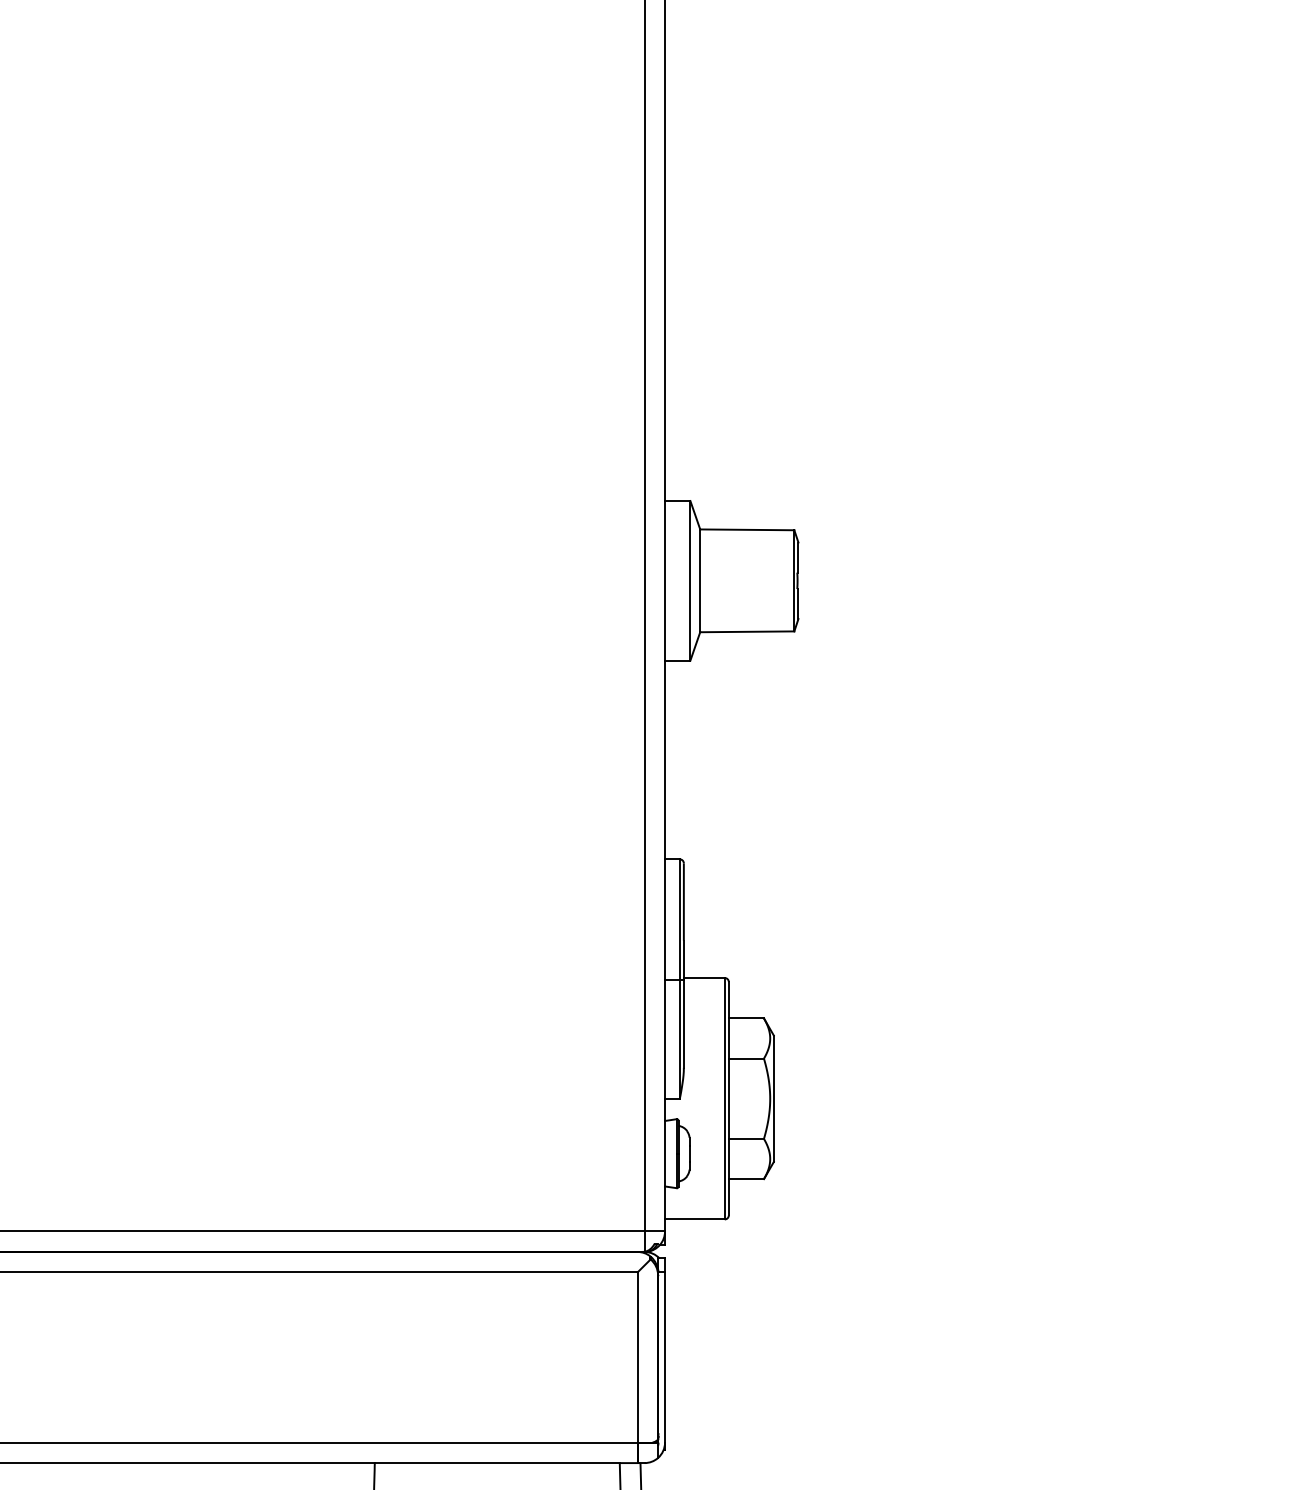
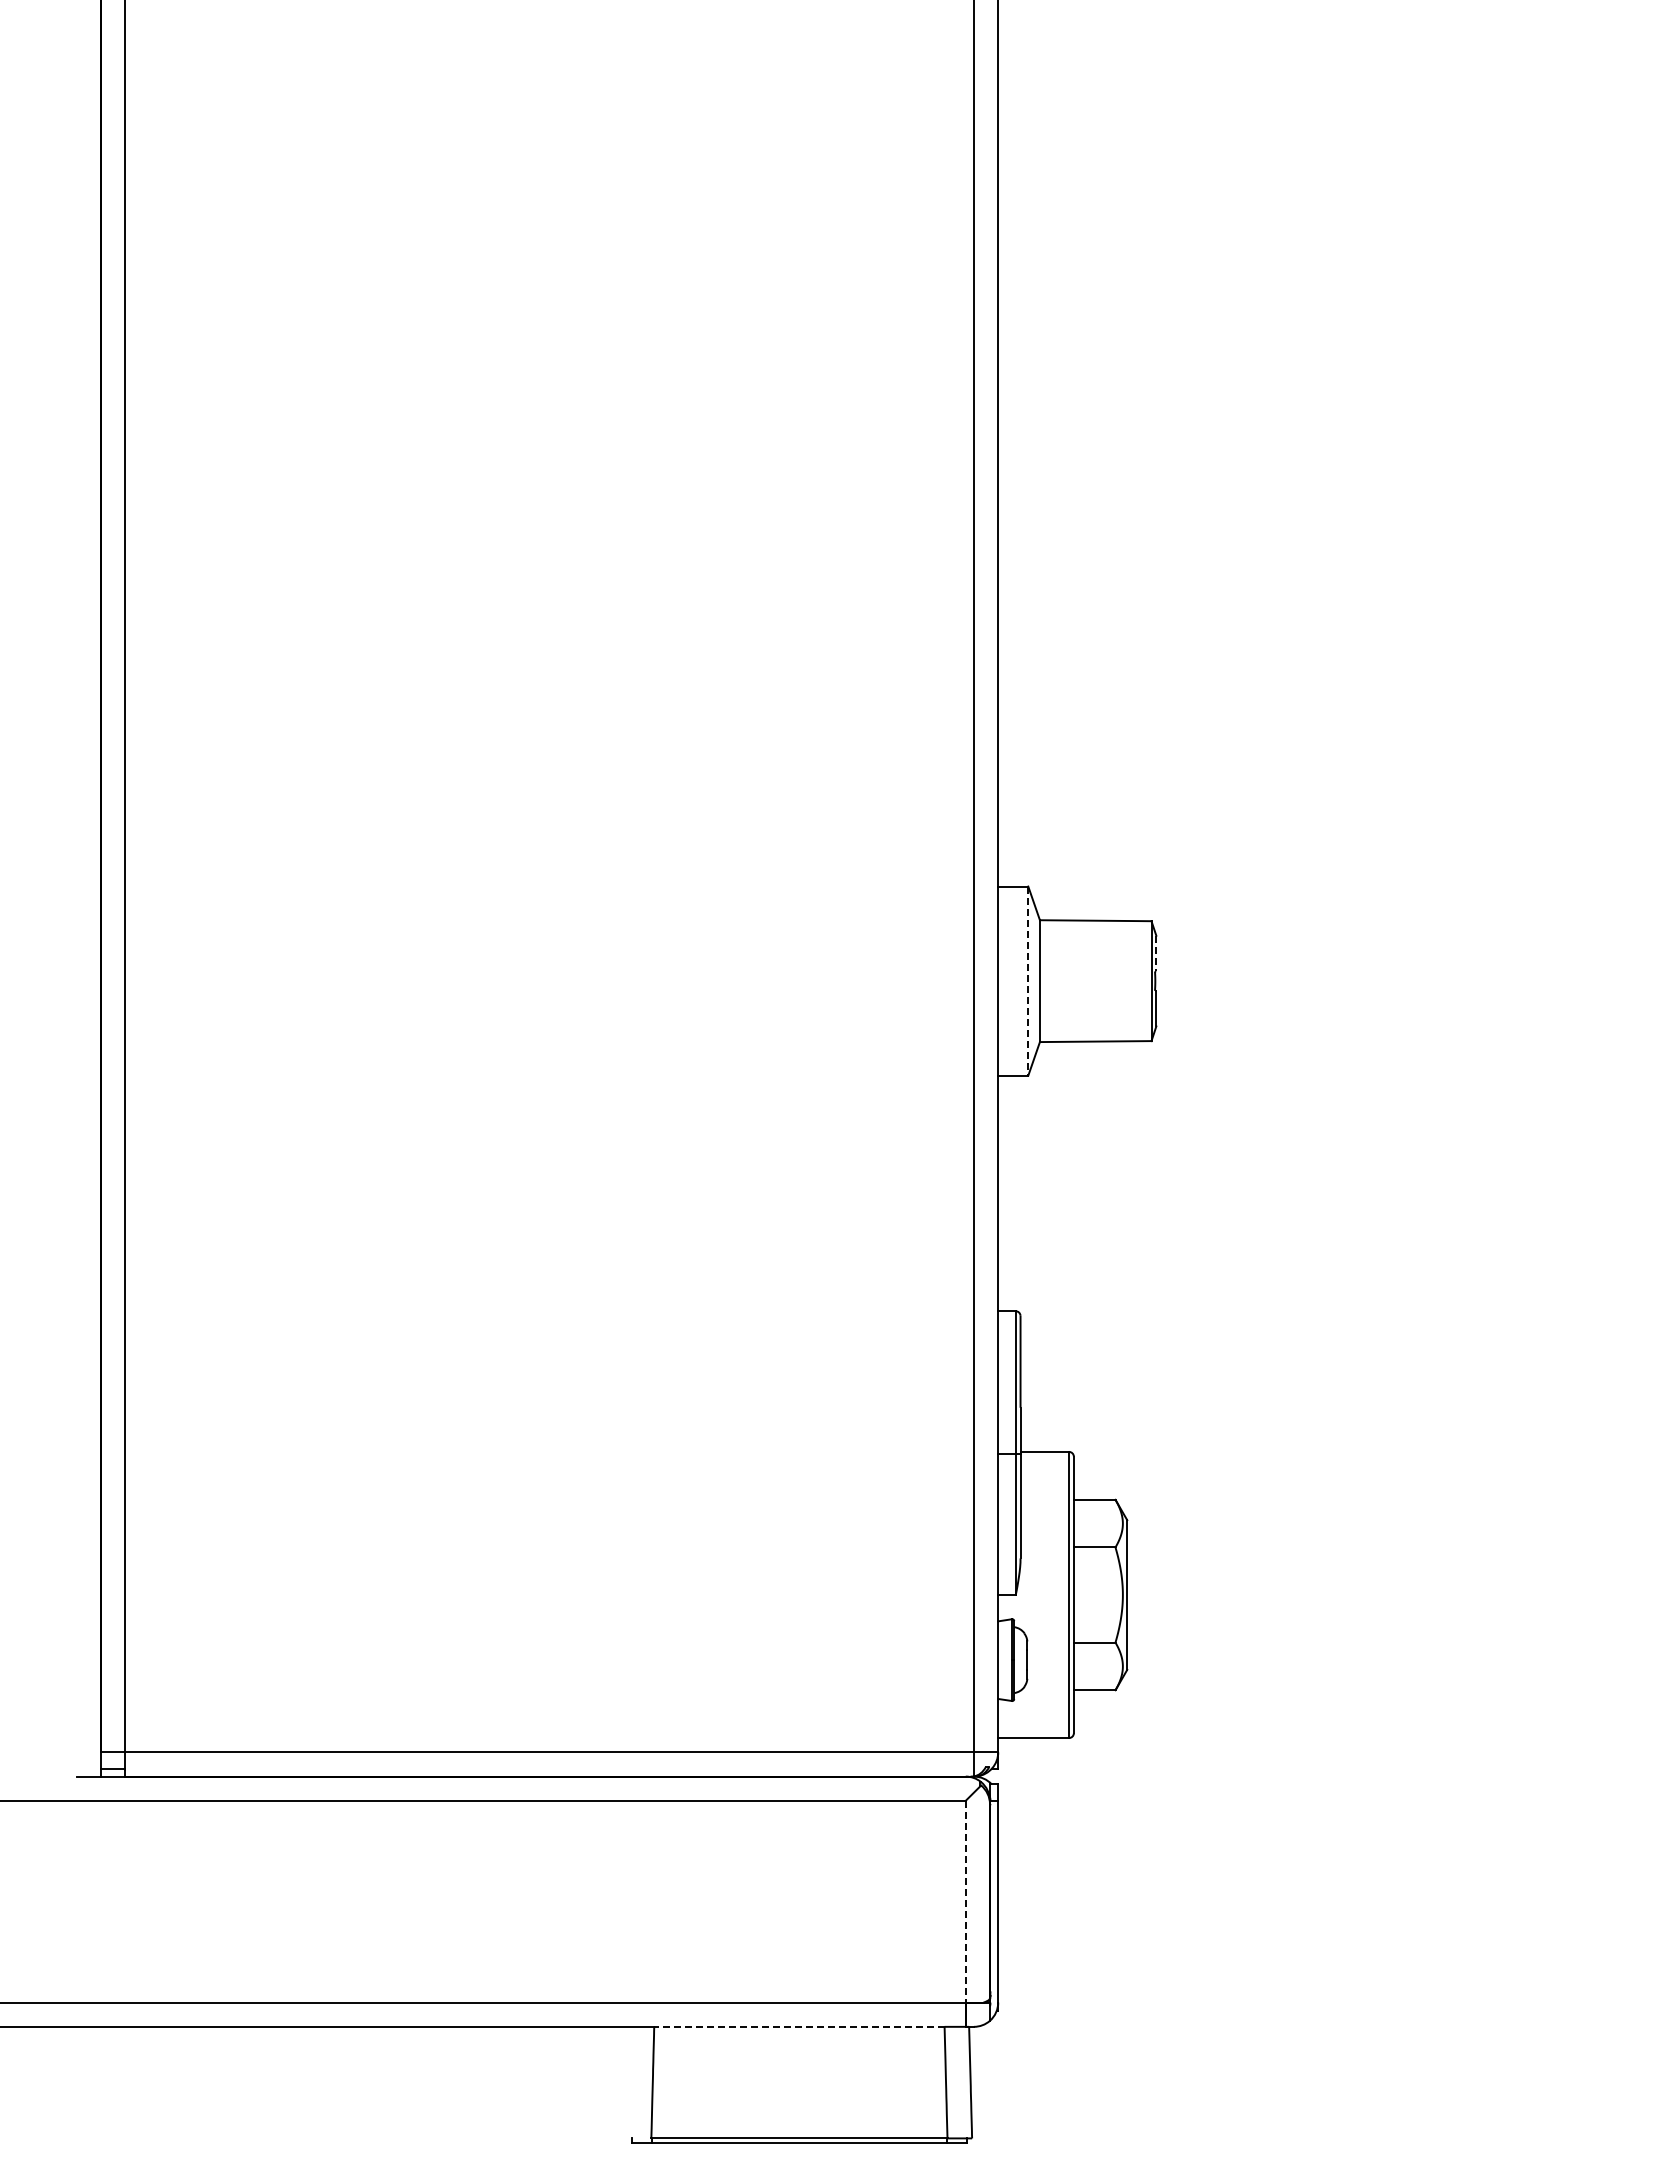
line: (798, 557) -> (1156, 953), solid -> dashed
line: (690, 581) -> (1028, 981), solid -> dashed
line: (637, 1357) -> (965, 1901), solid -> dashed
line: (496, 1462) -> (798, 2026), solid -> dashed

